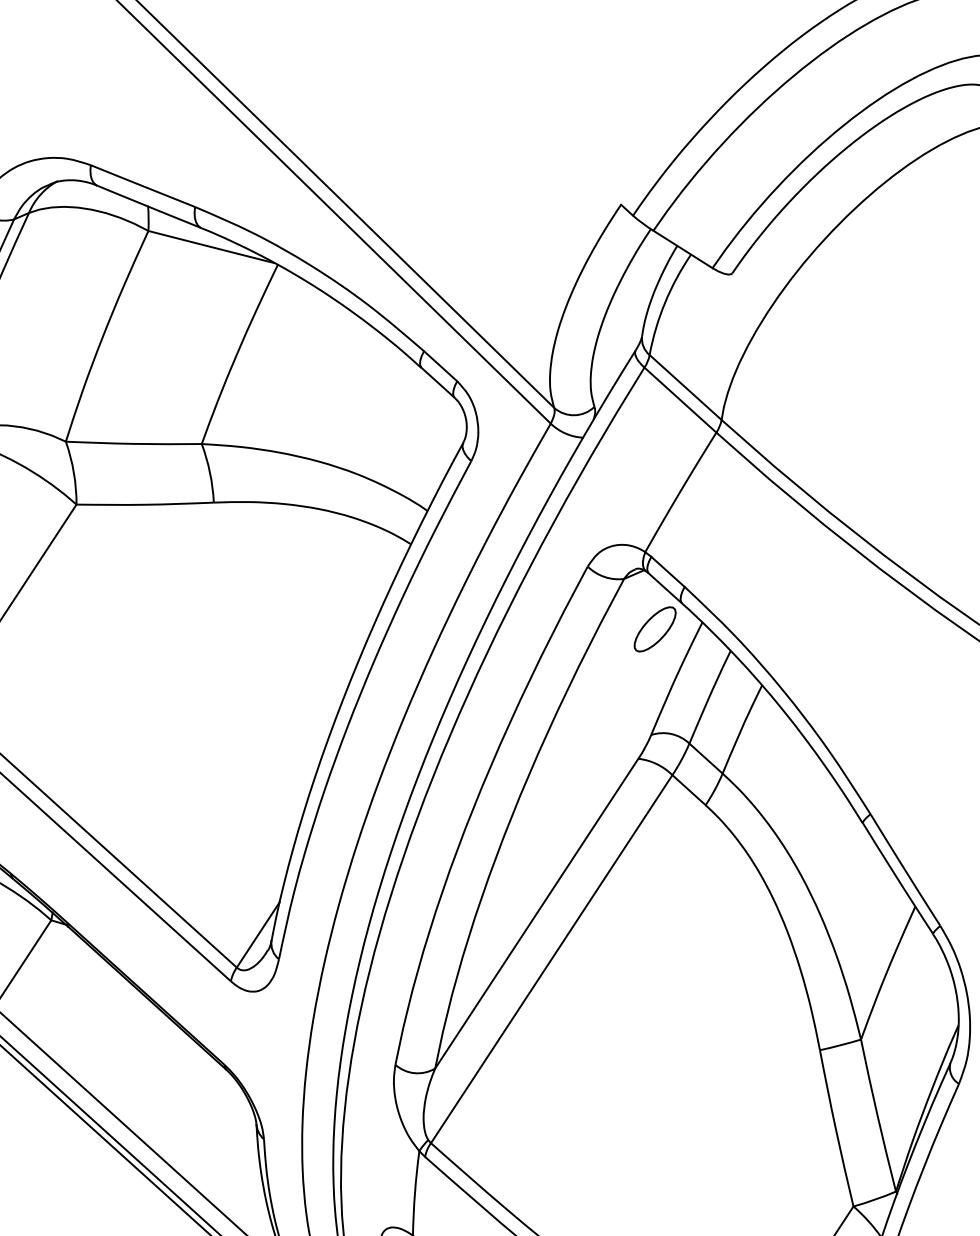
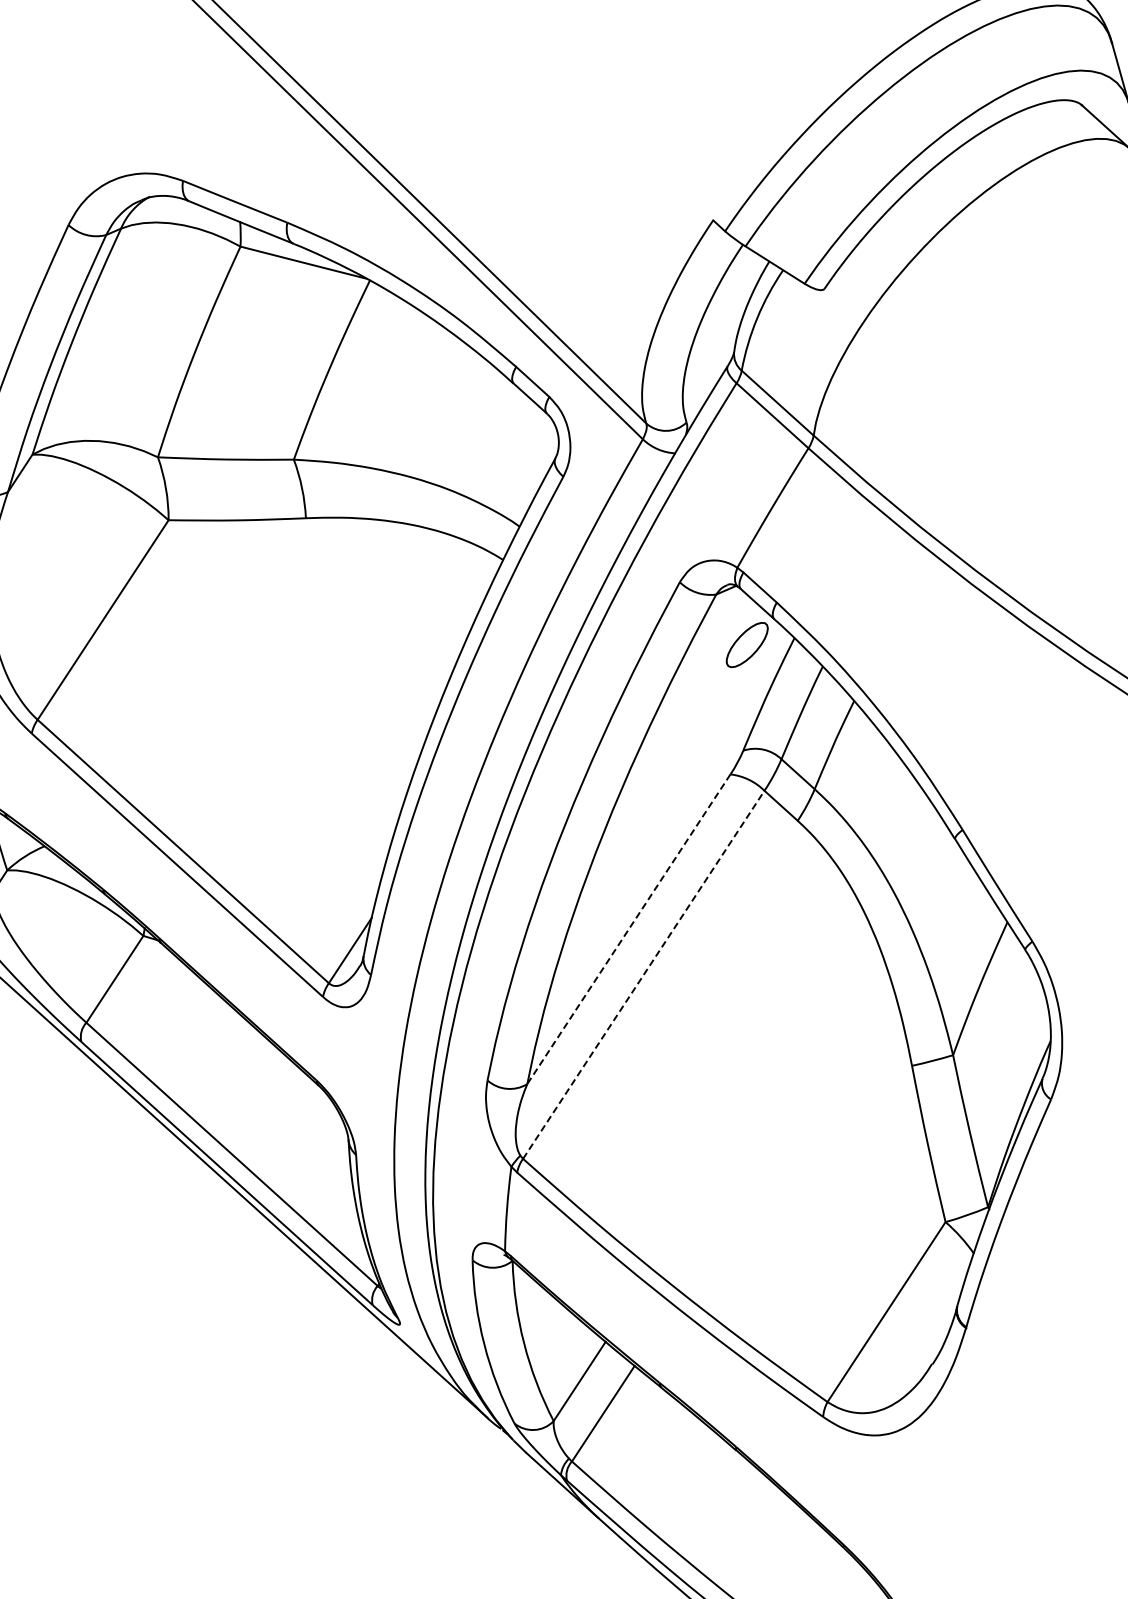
line: (536, 913) -> (628, 929), solid -> dashed
line: (552, 958) -> (644, 974), solid -> dashed

